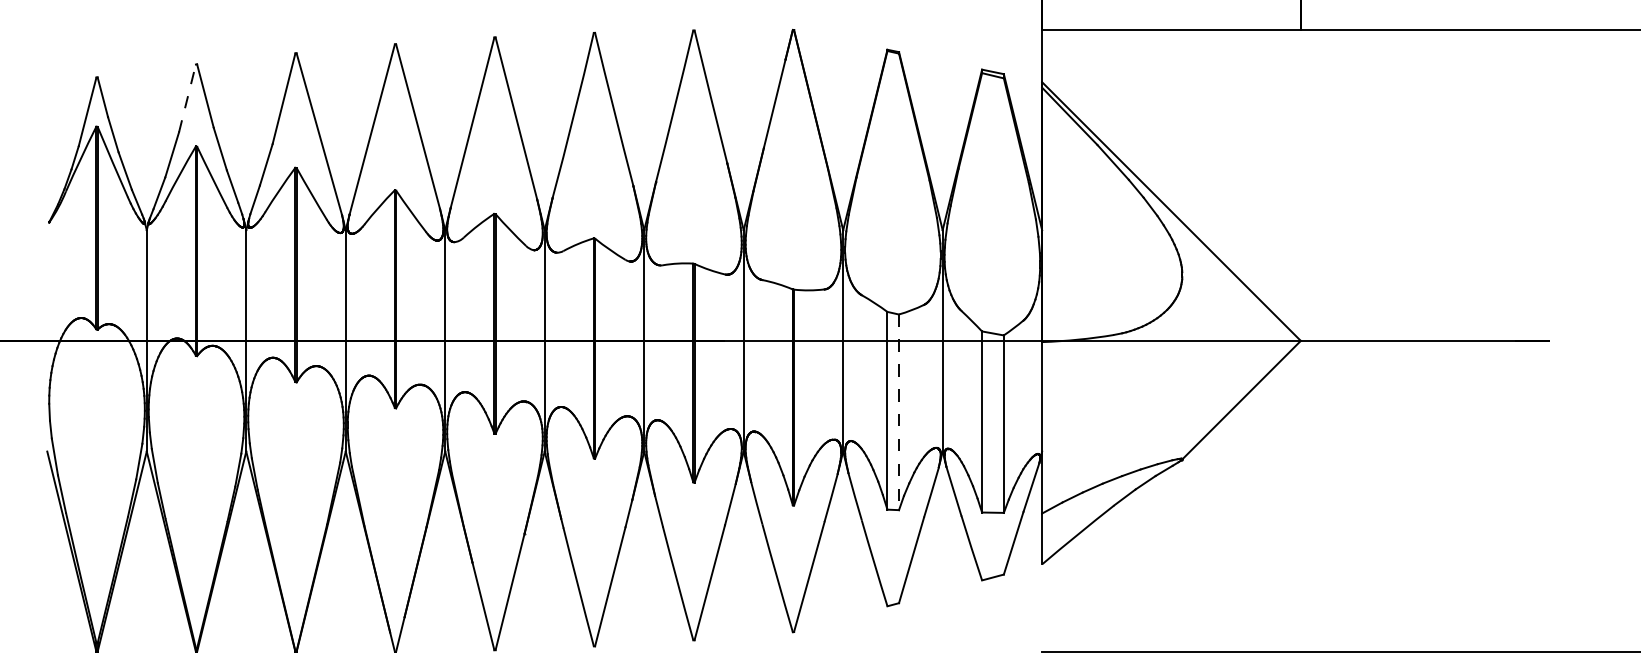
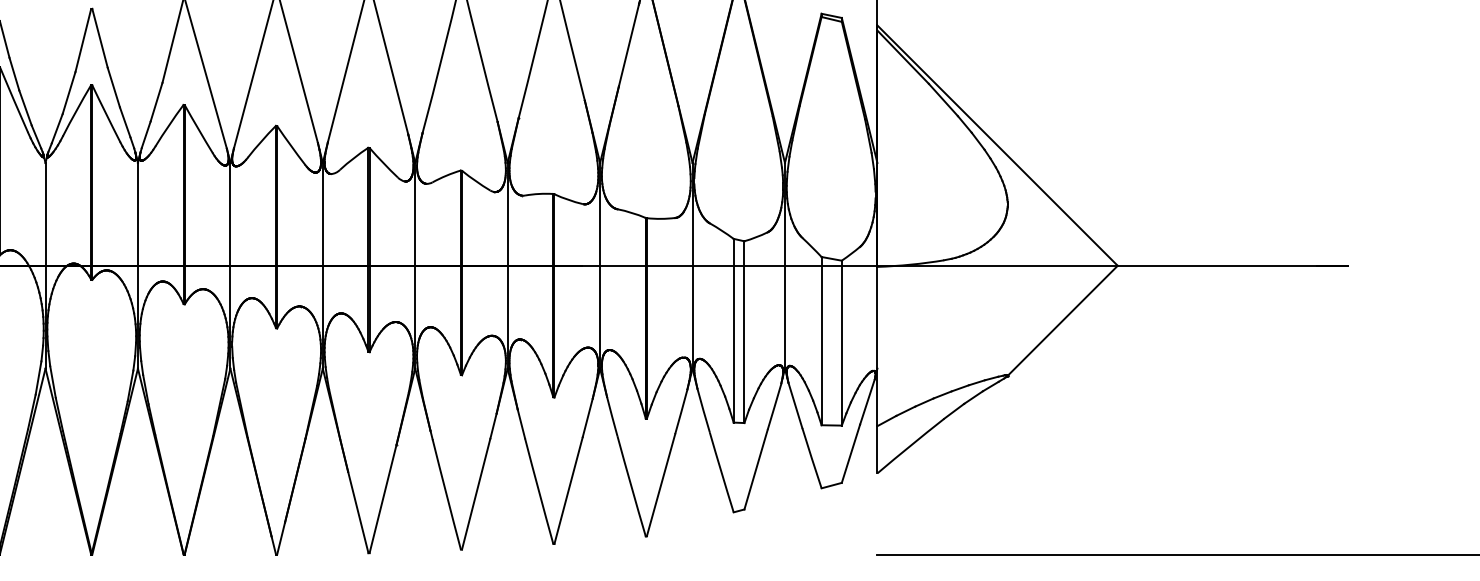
line: (187, 98) -> (83, 40), dashed -> solid
line: (899, 412) -> (744, 332), dashed -> solid

